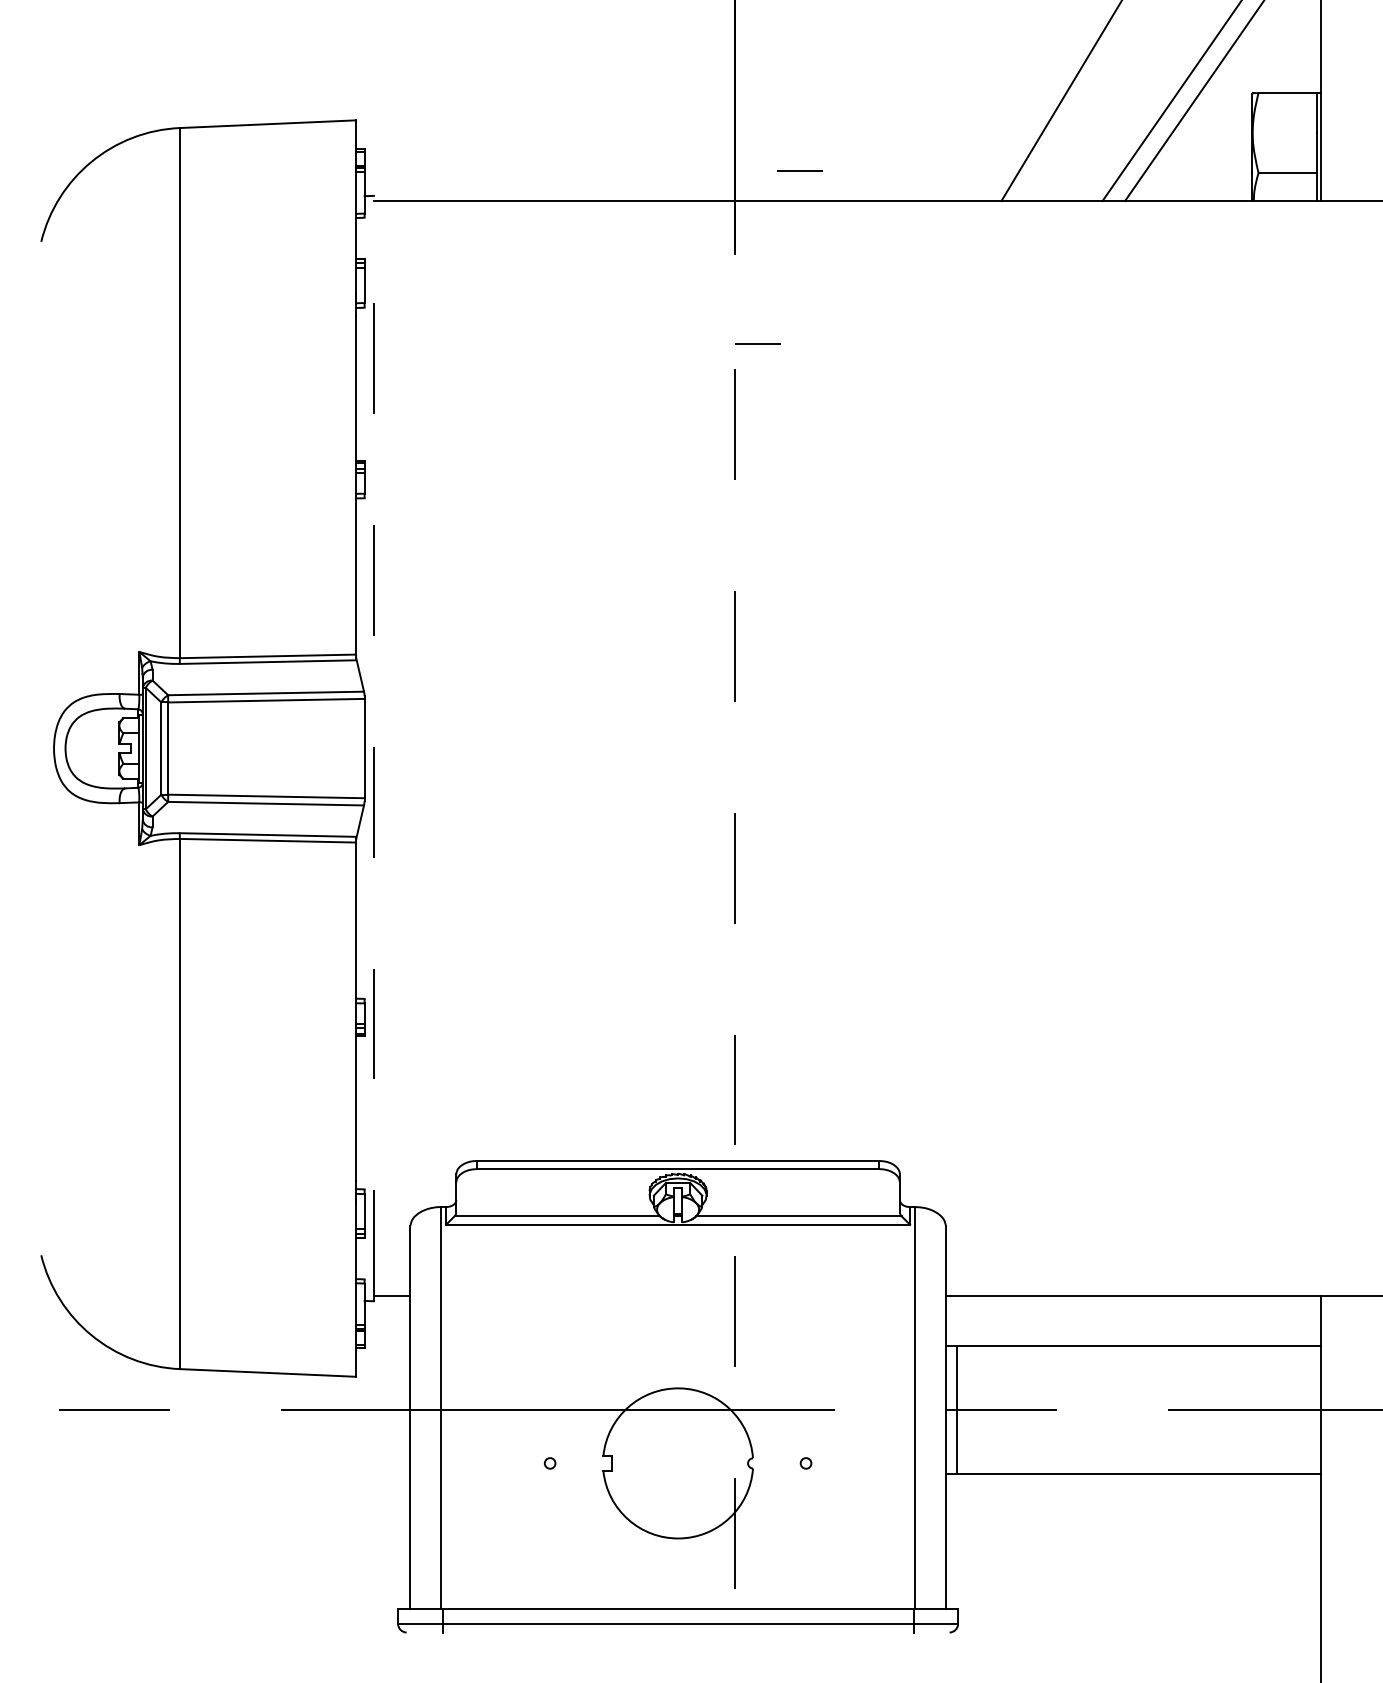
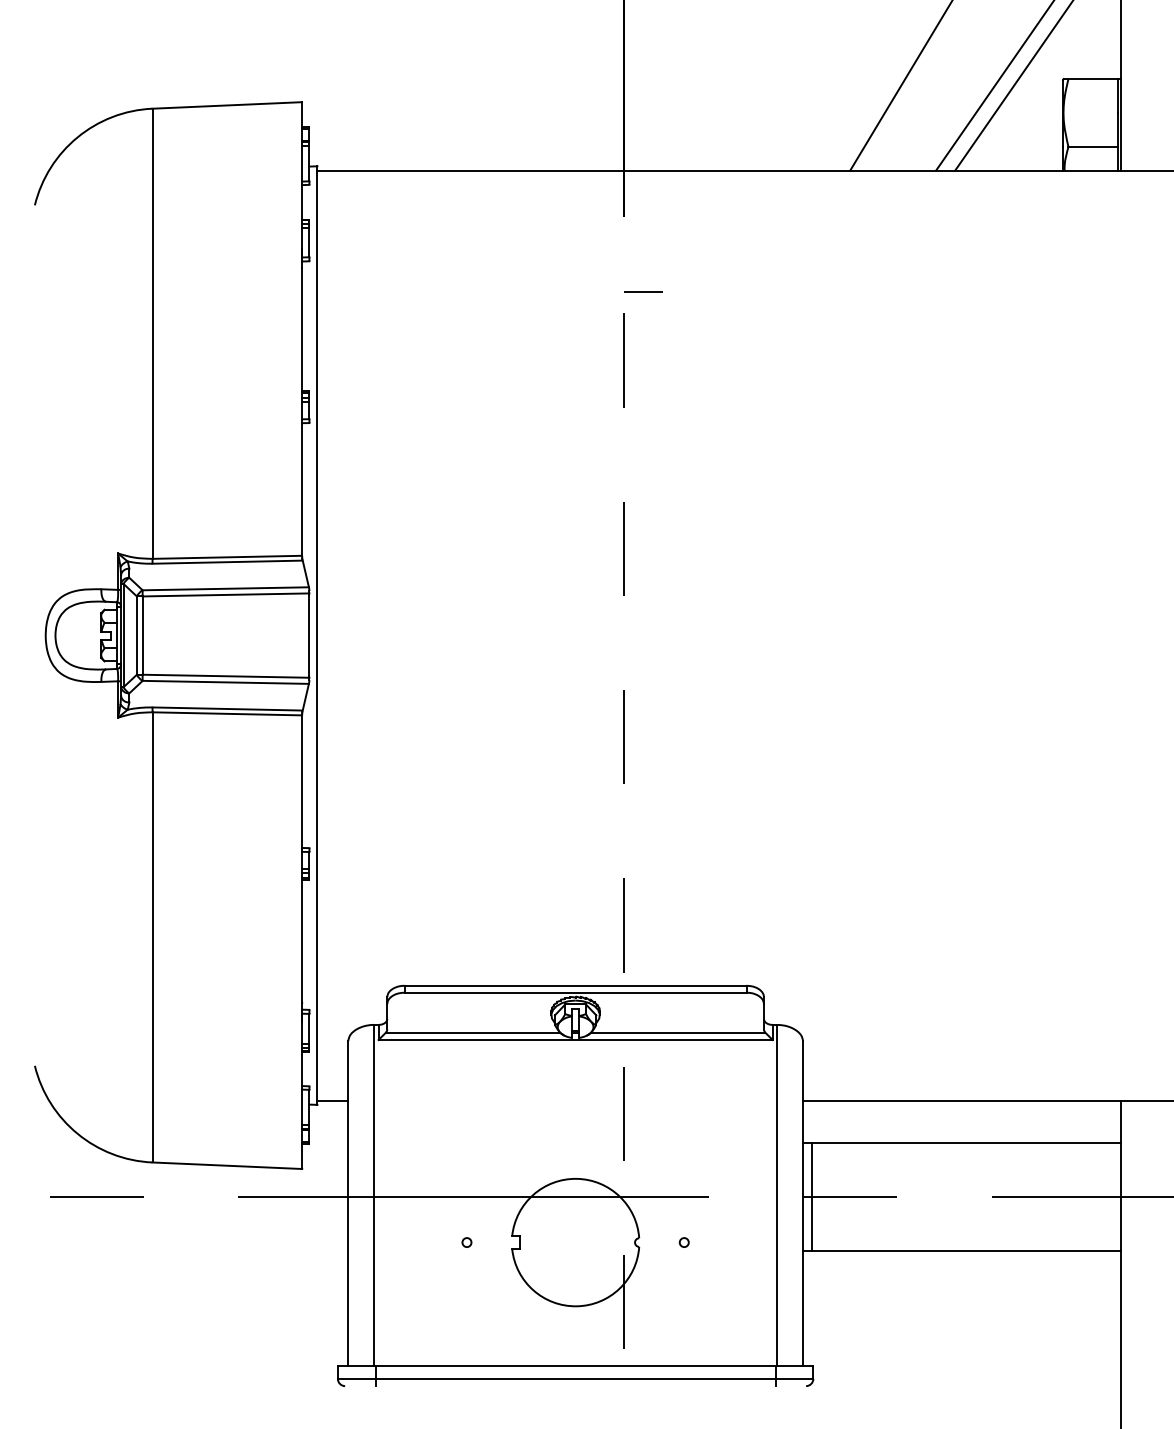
line: (799, 170) -> (678, 144), removed
line: (373, 748) -> (316, 635), dashed -> solid

